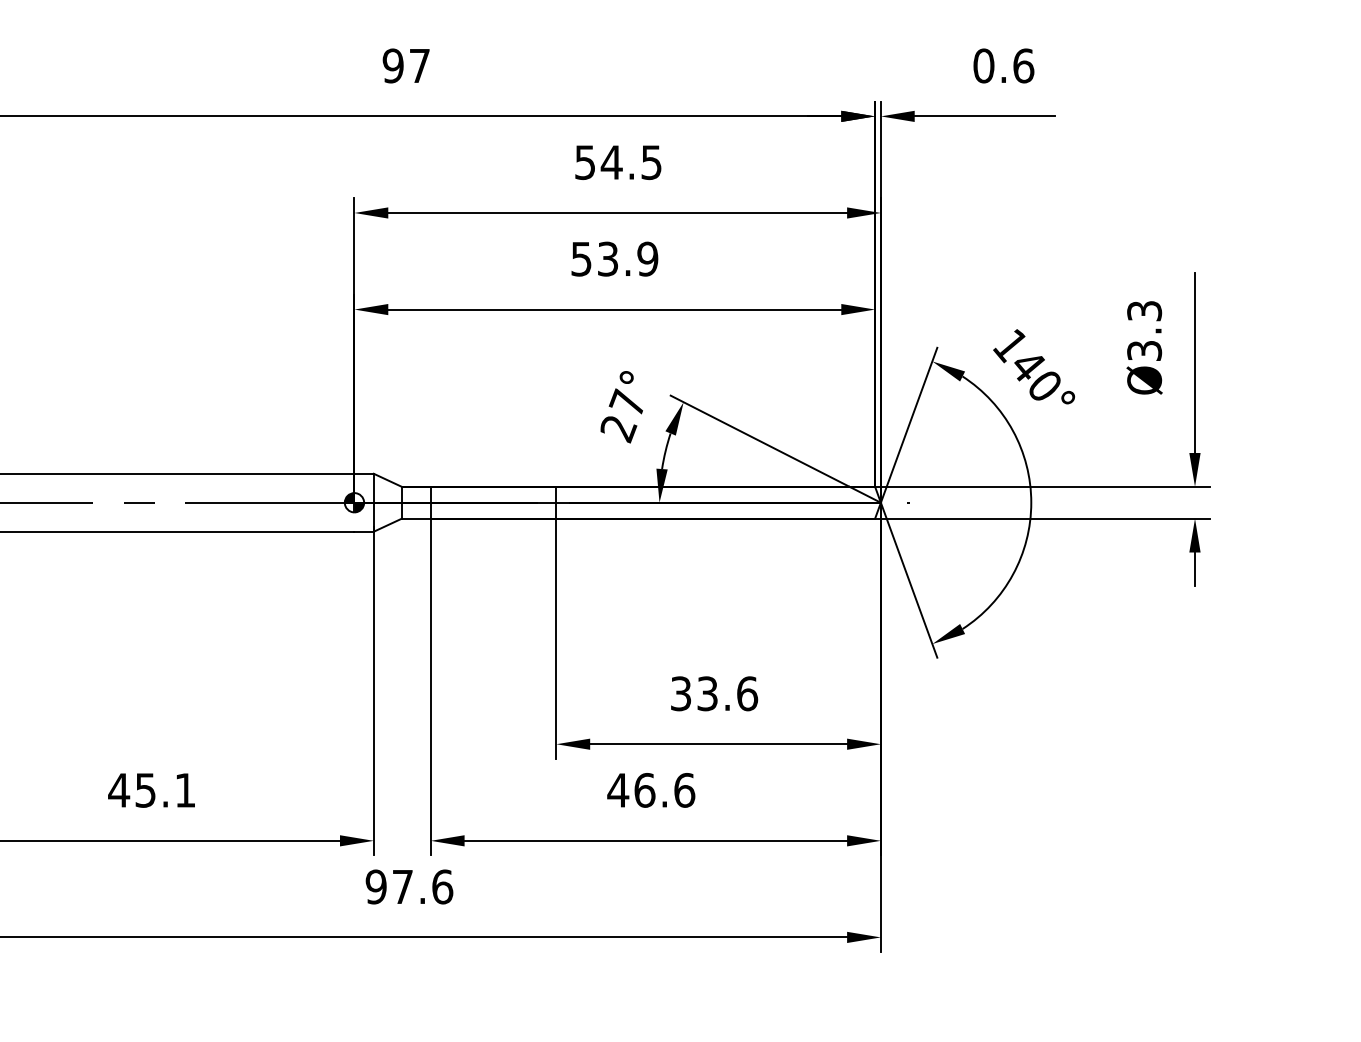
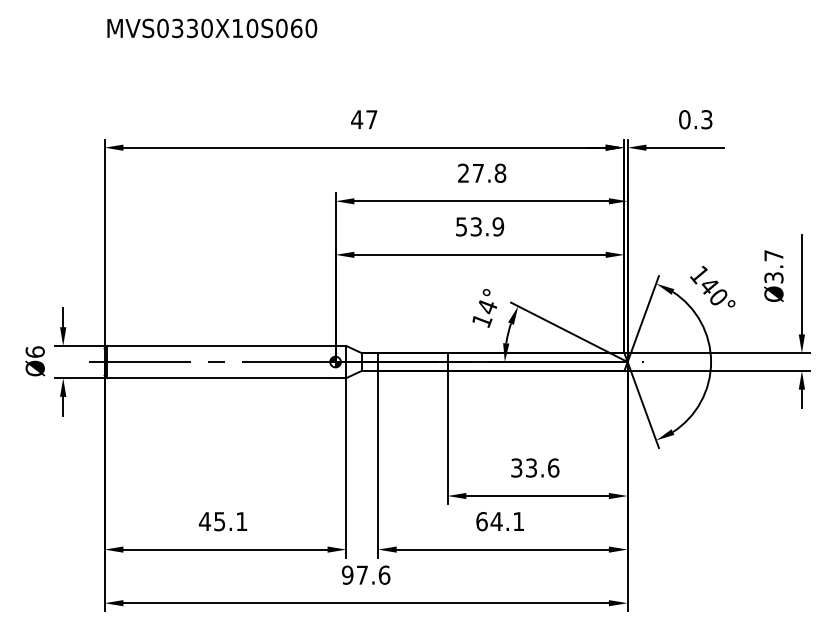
text: (393, 65) -> (357, 119), 97 -> 47
text: (1023, 65) -> (706, 119), 0.6 -> 0.3
text: (619, 161) -> (482, 172), 54.5 -> 27.8
text: (1143, 310) -> (773, 255), Ø3.3 -> Ø3.7
text: (622, 415) -> (484, 313), 27° -> 14°
text: (649, 790) -> (499, 521), 46.6 -> 64.1

